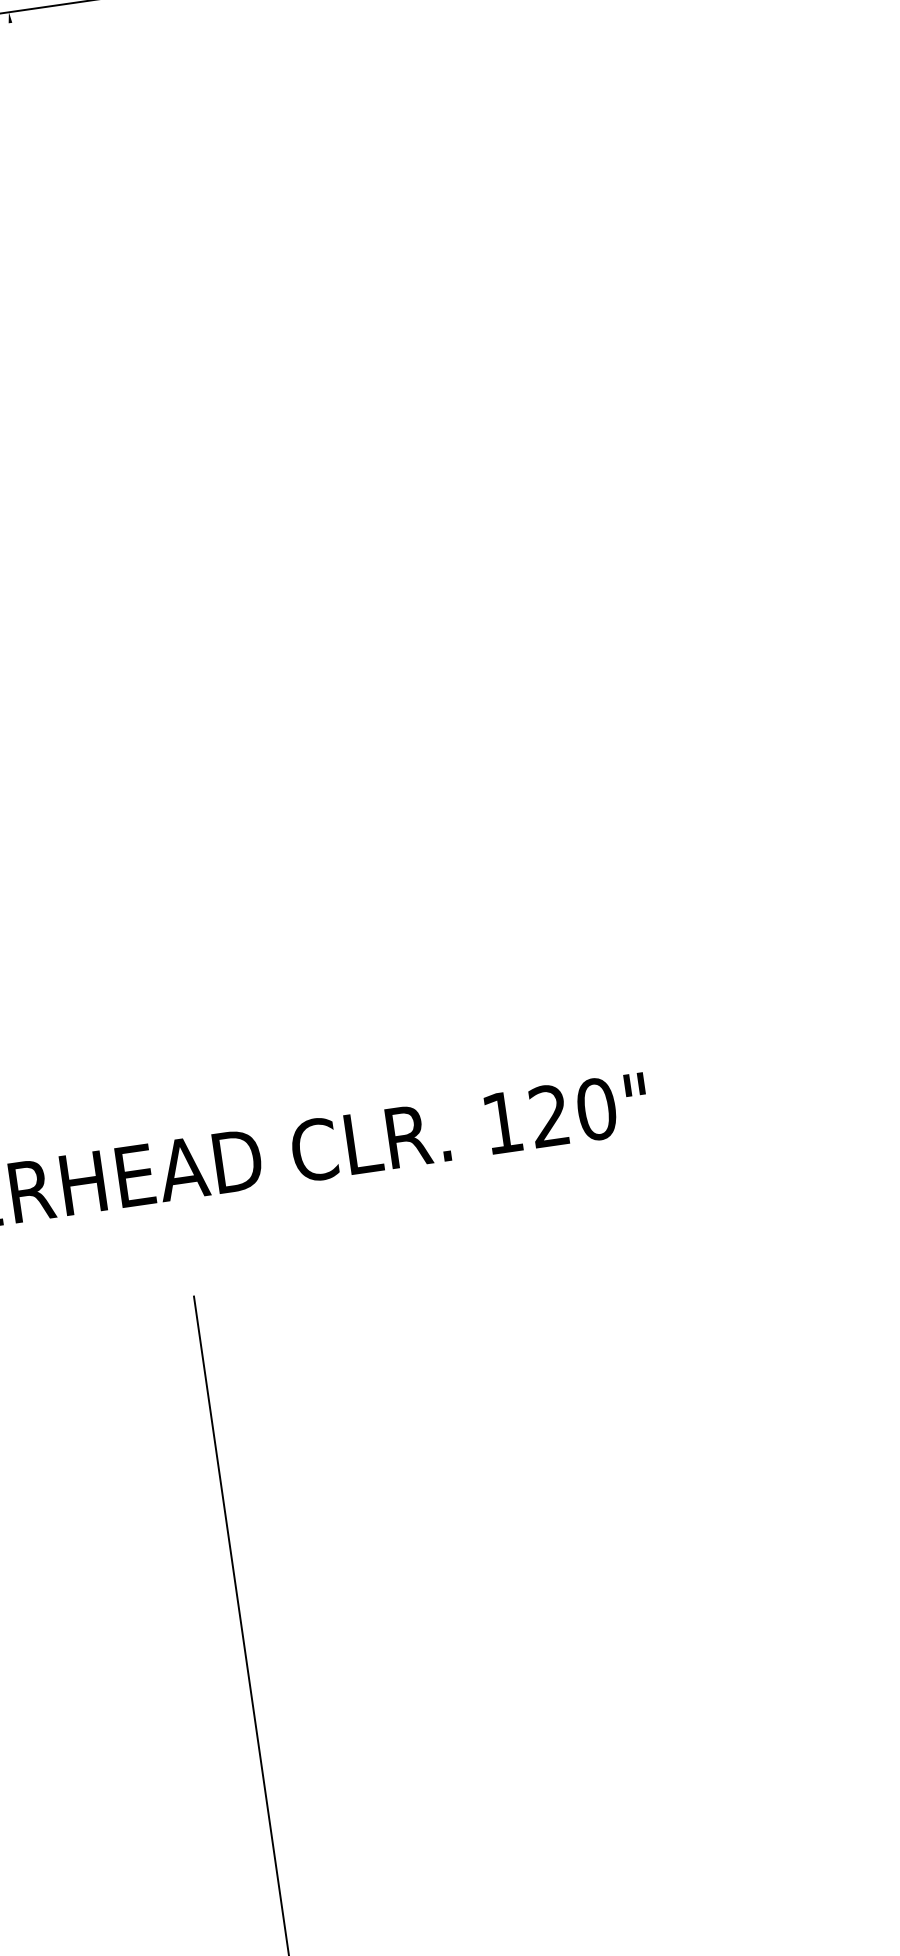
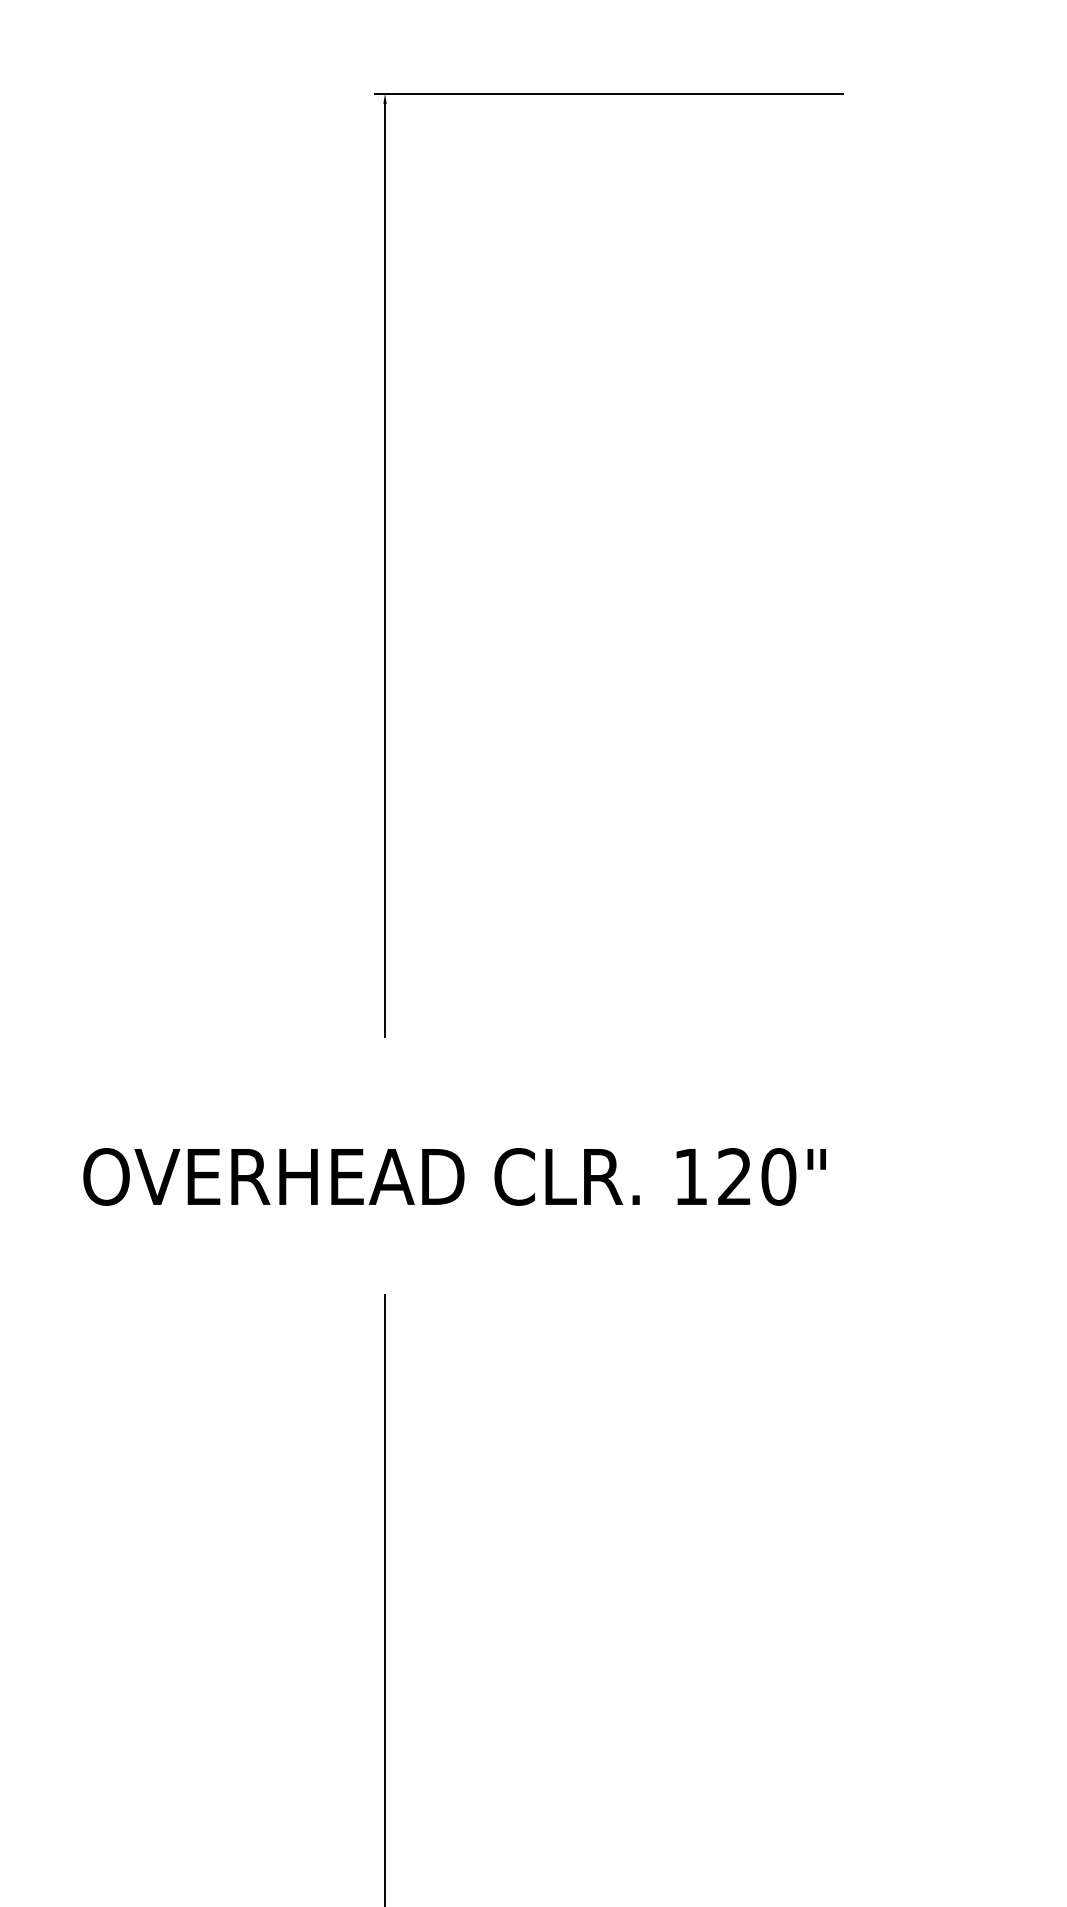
line: (82, 521) -> (385, 570), added

